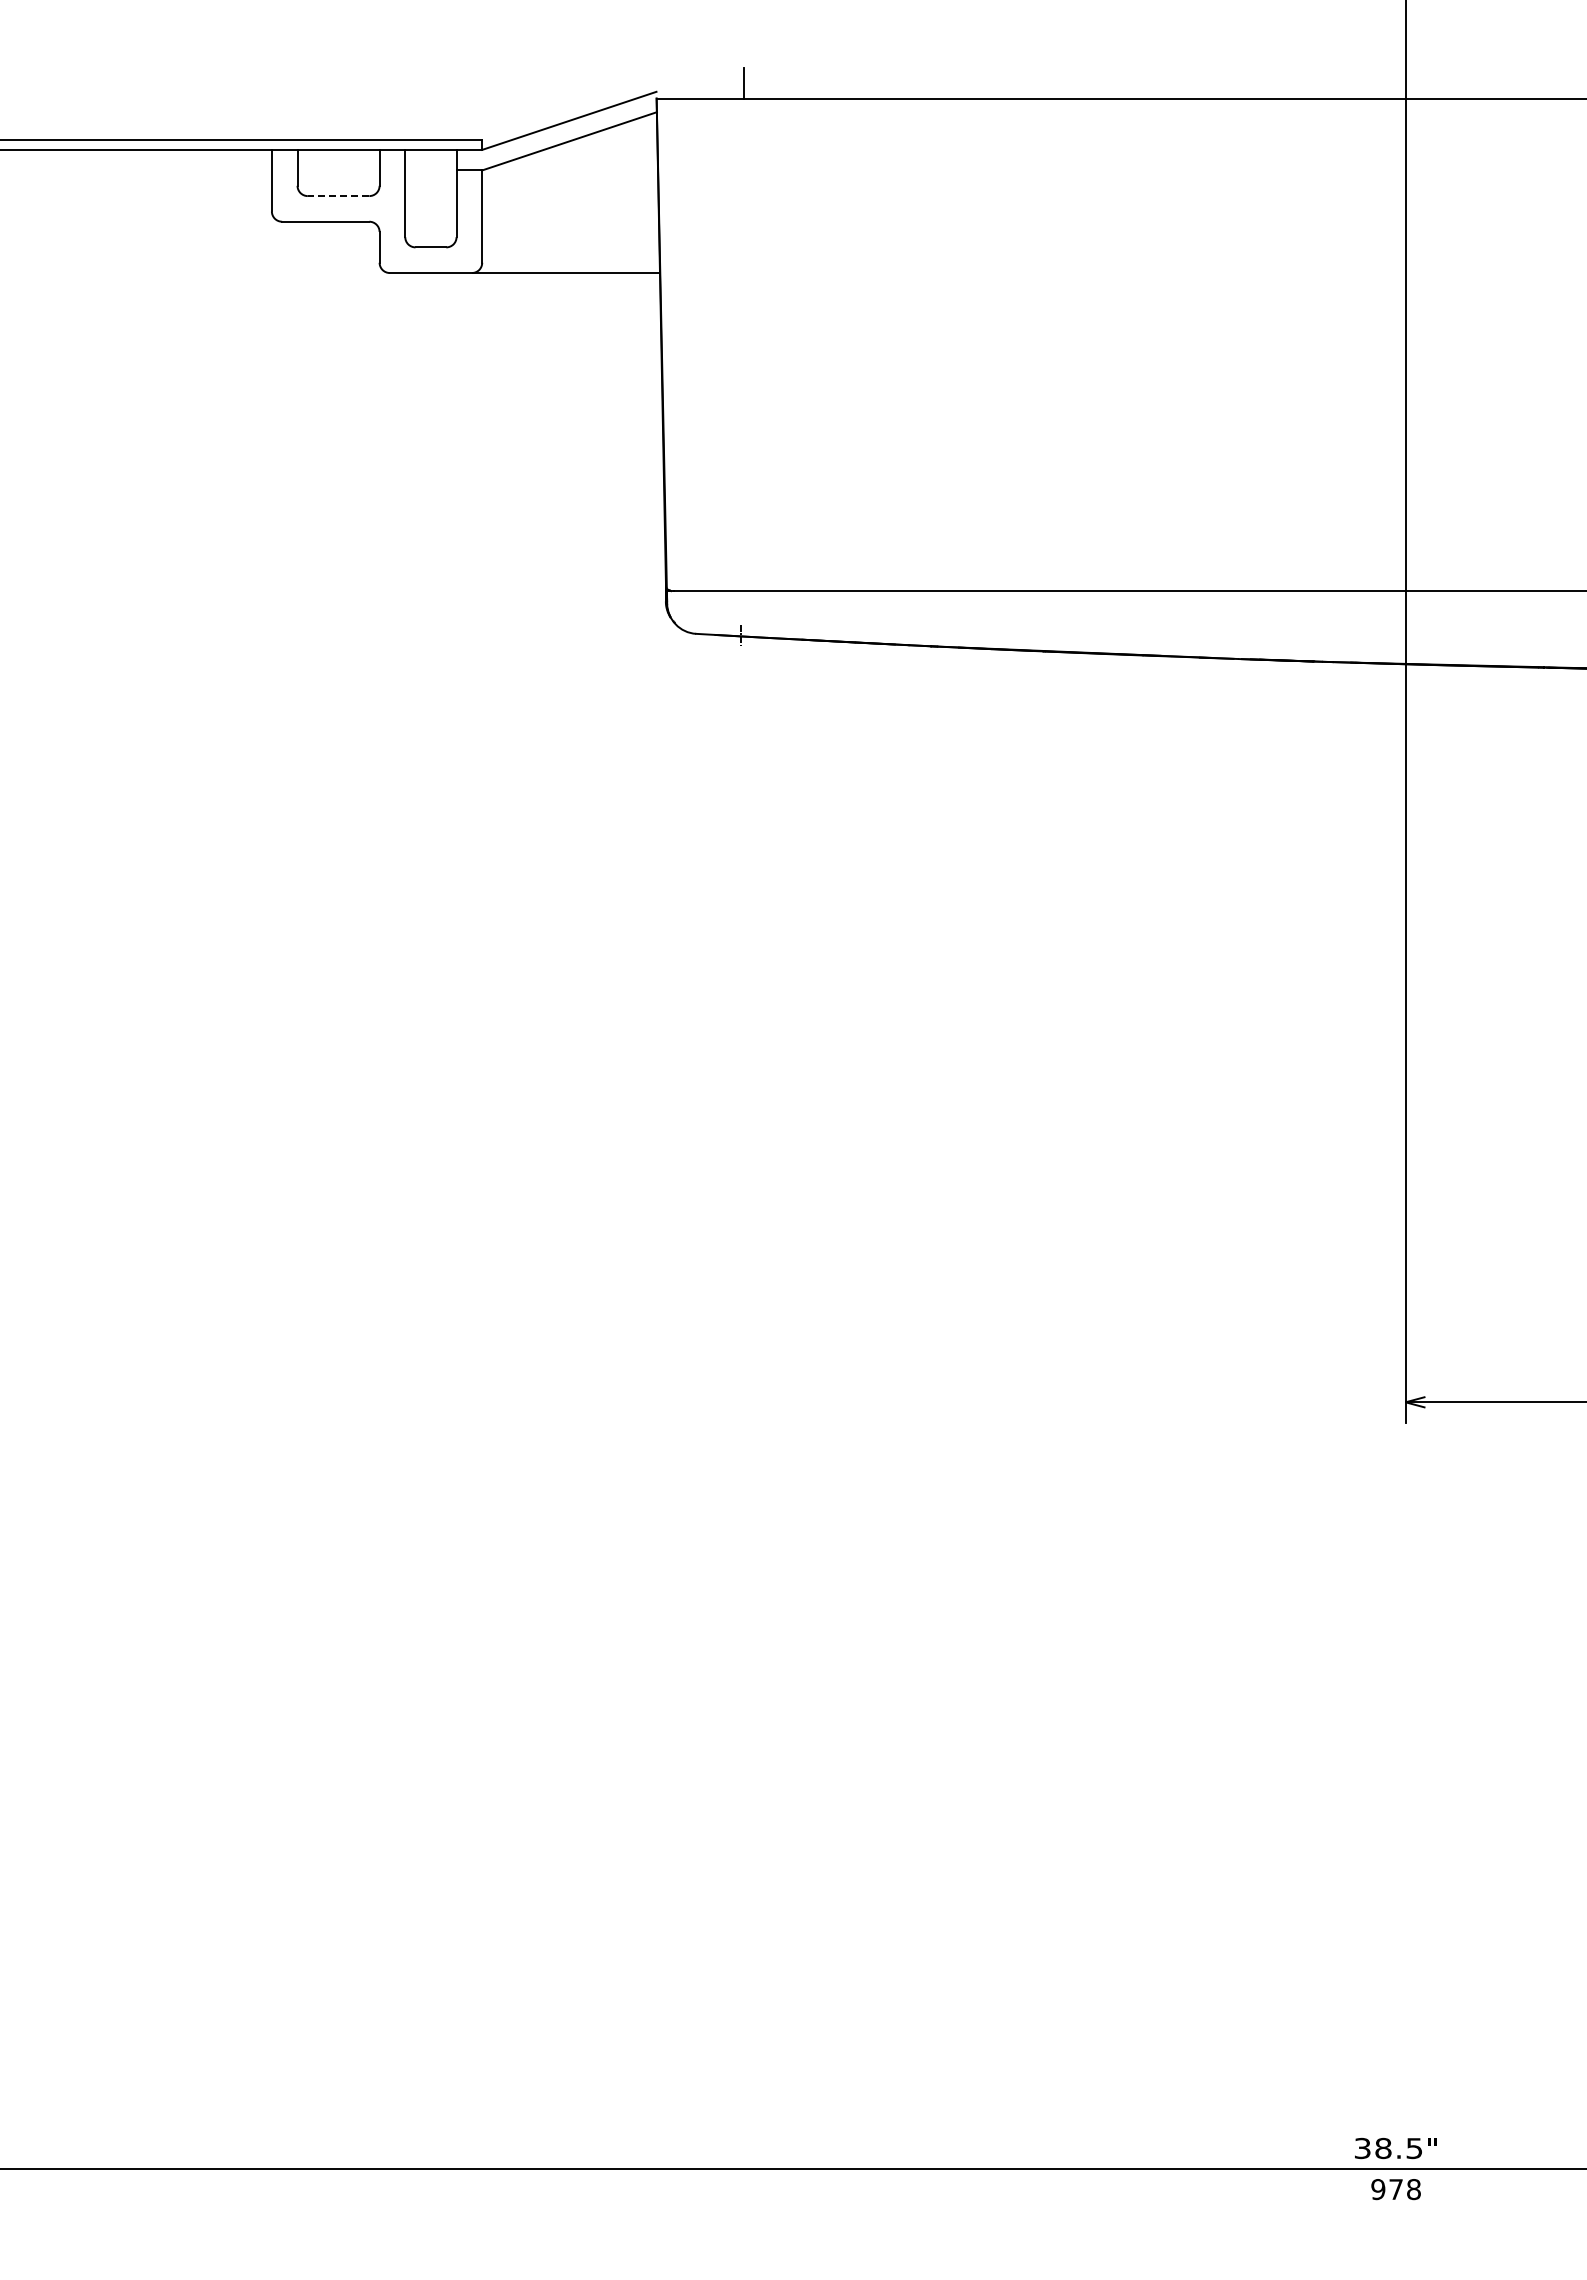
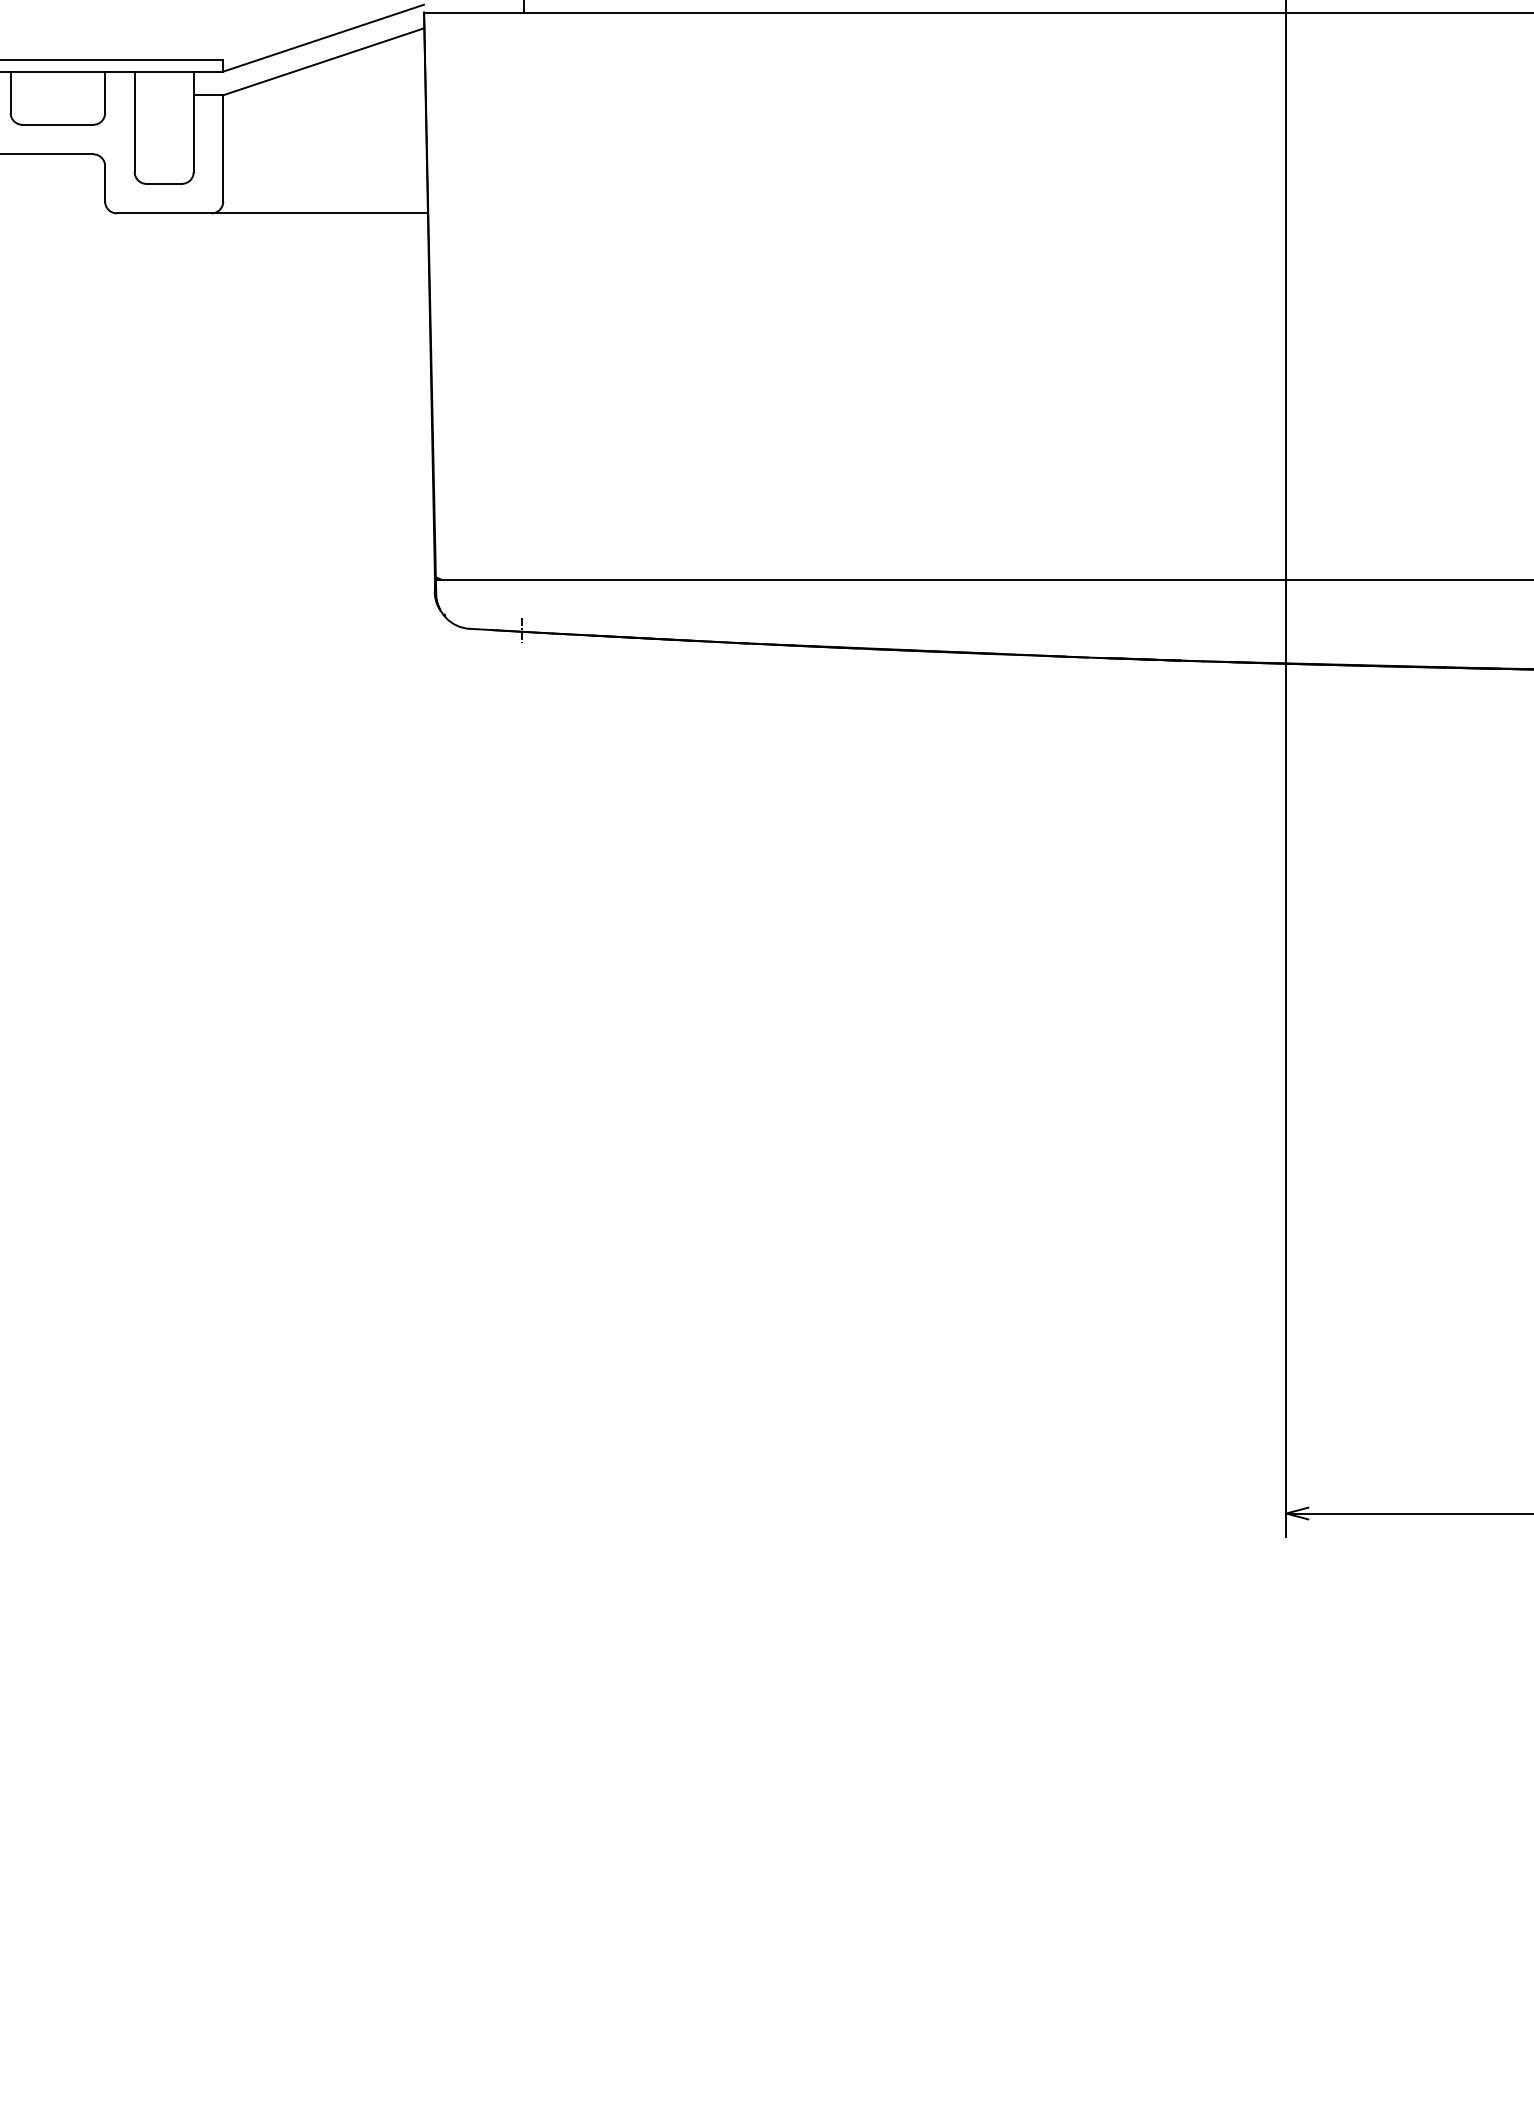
line: (338, 196) -> (57, 125), dashed -> solid

